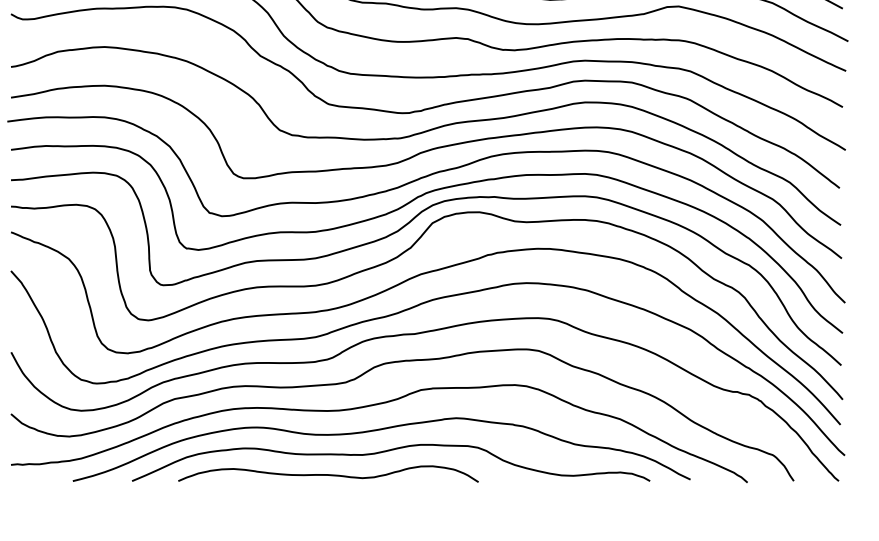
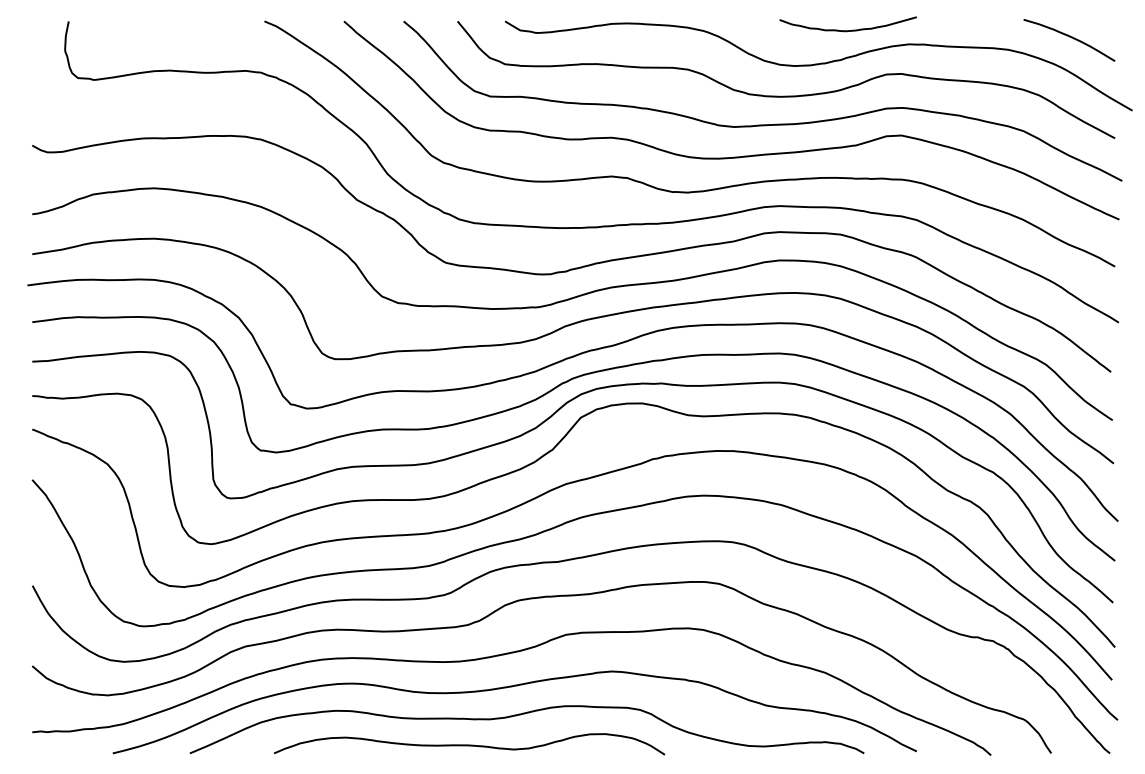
curve: (328, 474) -> (469, 744), moved

